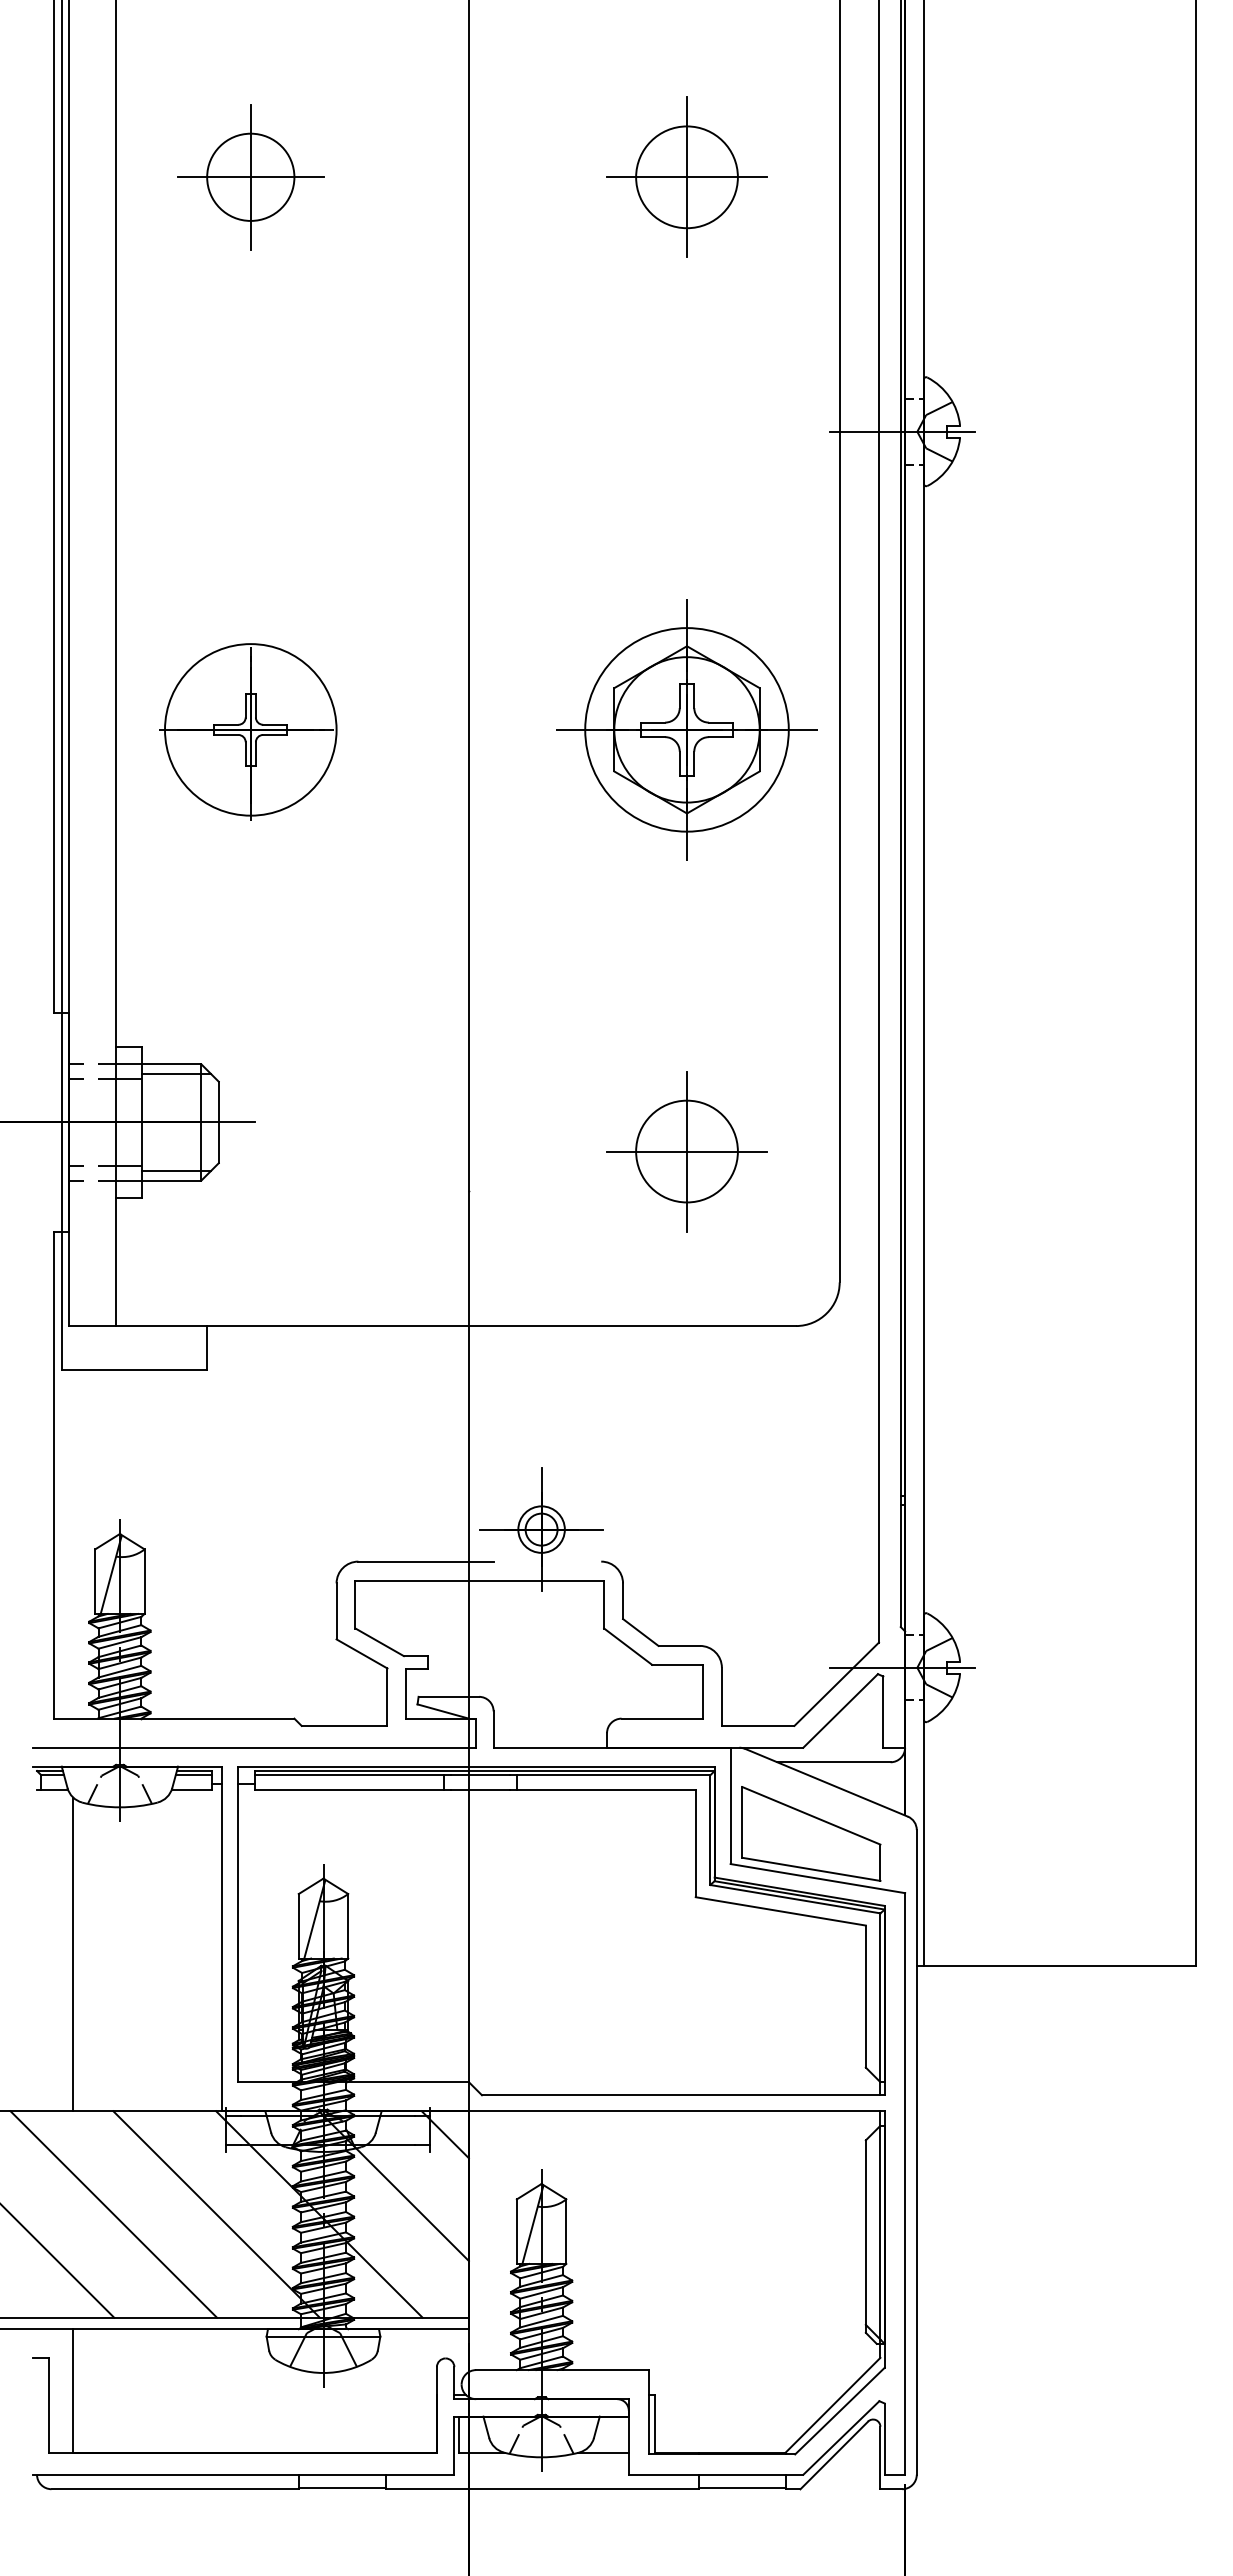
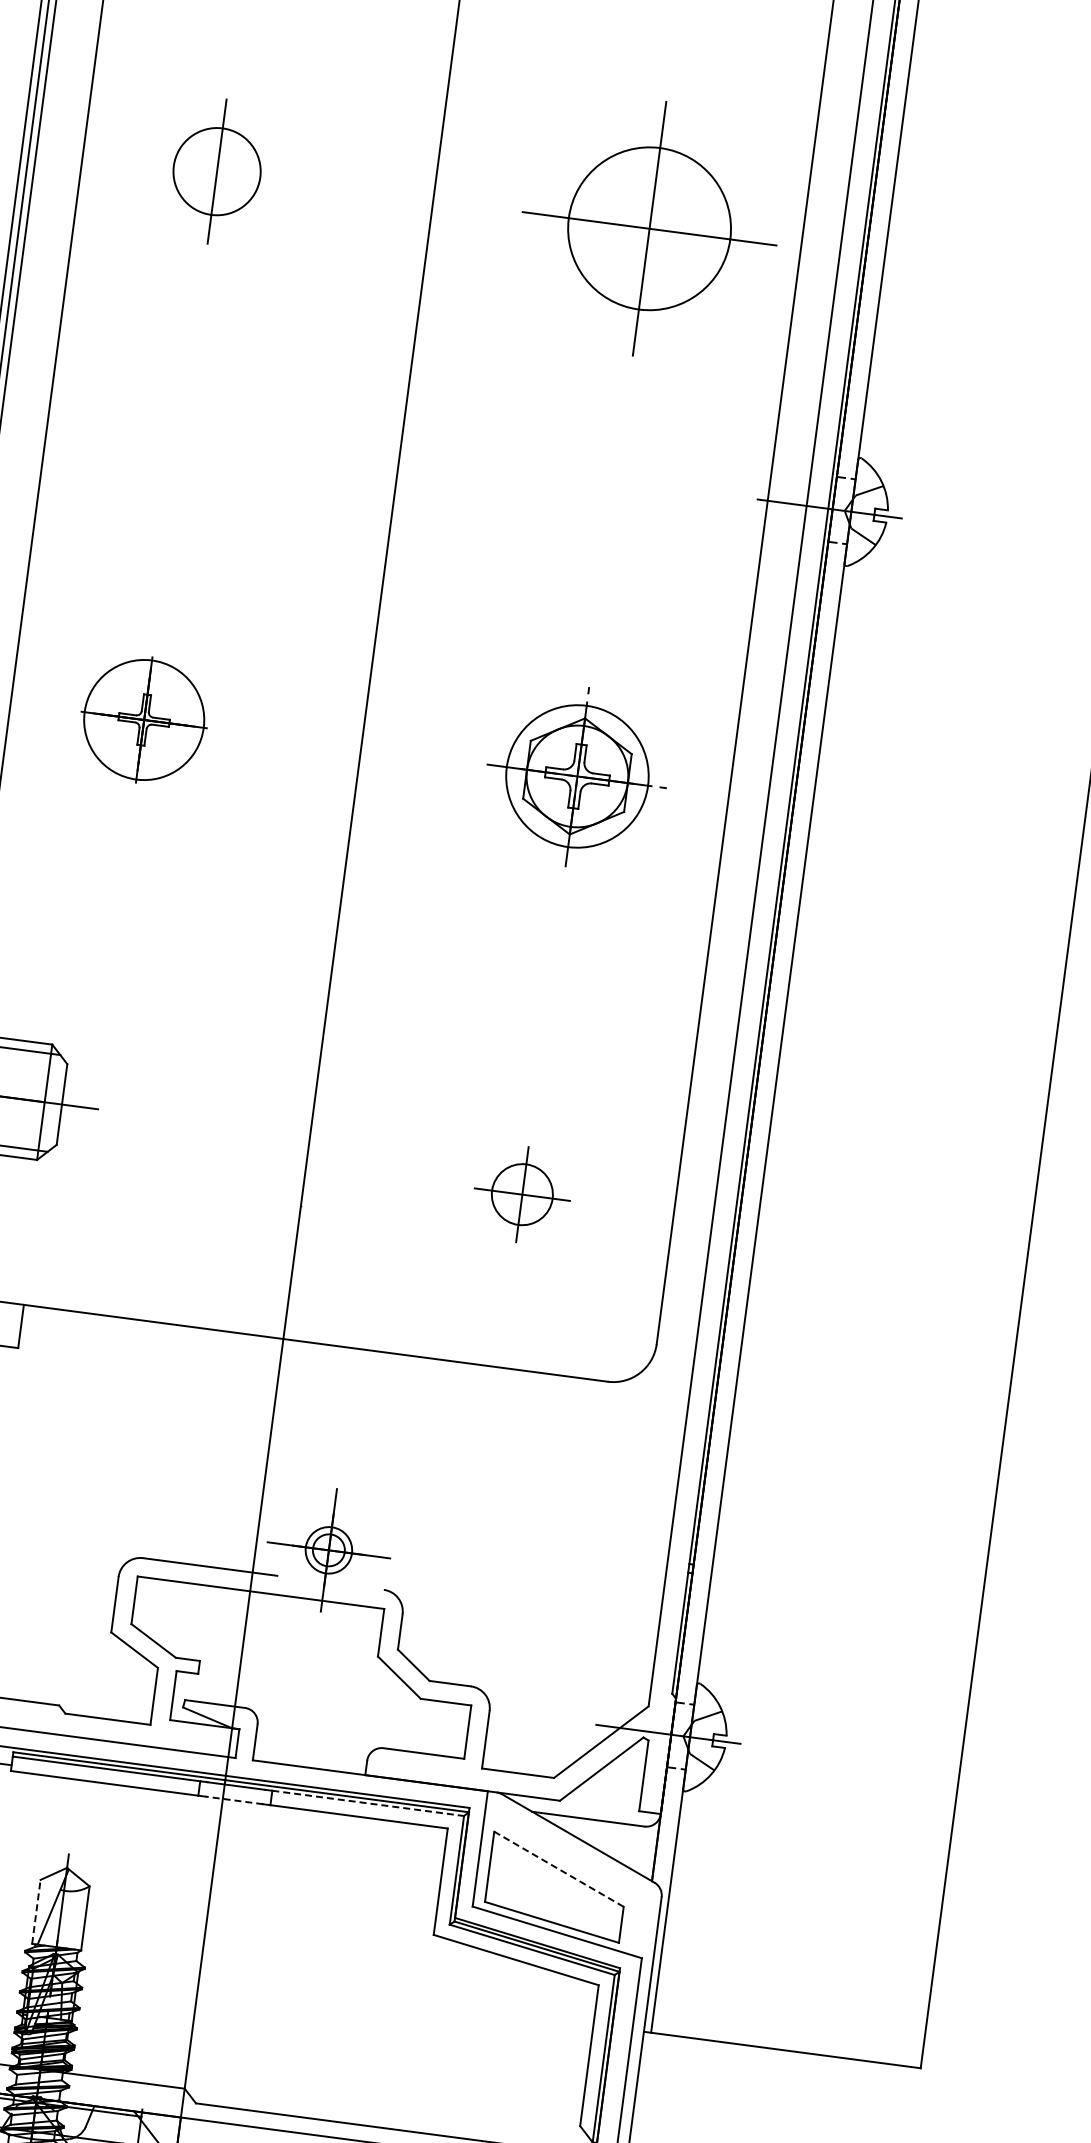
part: (686, 176) -> (649, 227), size x1.6
line: (250, 177) -> (216, 171), removed
part: (686, 729) -> (577, 775), size x0.7
part: (248, 731) -> (142, 720), size x0.7
part: (686, 1151) -> (521, 1194), size x0.6
line: (613, 1775) -> (368, 1803), solid -> dashed
line: (480, 1789) -> (234, 1800), solid -> dashed
line: (811, 1815) -> (559, 1869), solid -> dashed
line: (298, 1925) -> (36, 1911), solid -> dashed

